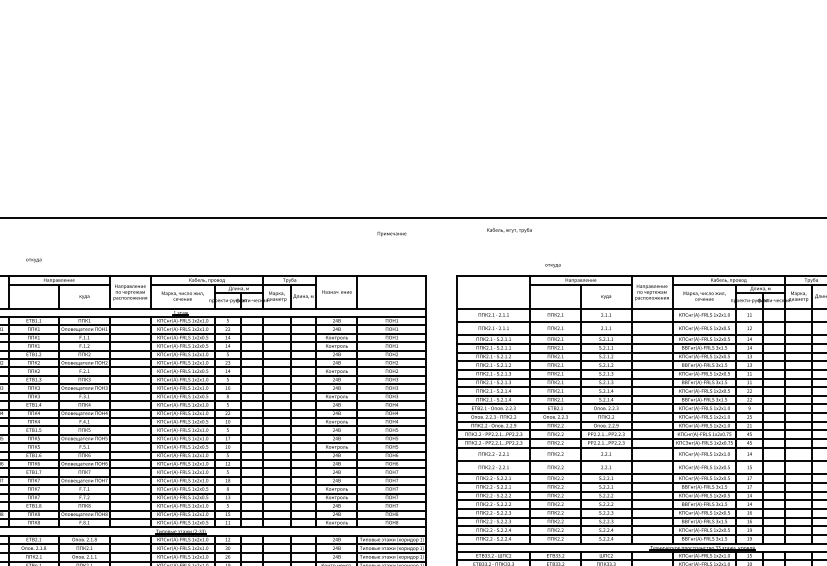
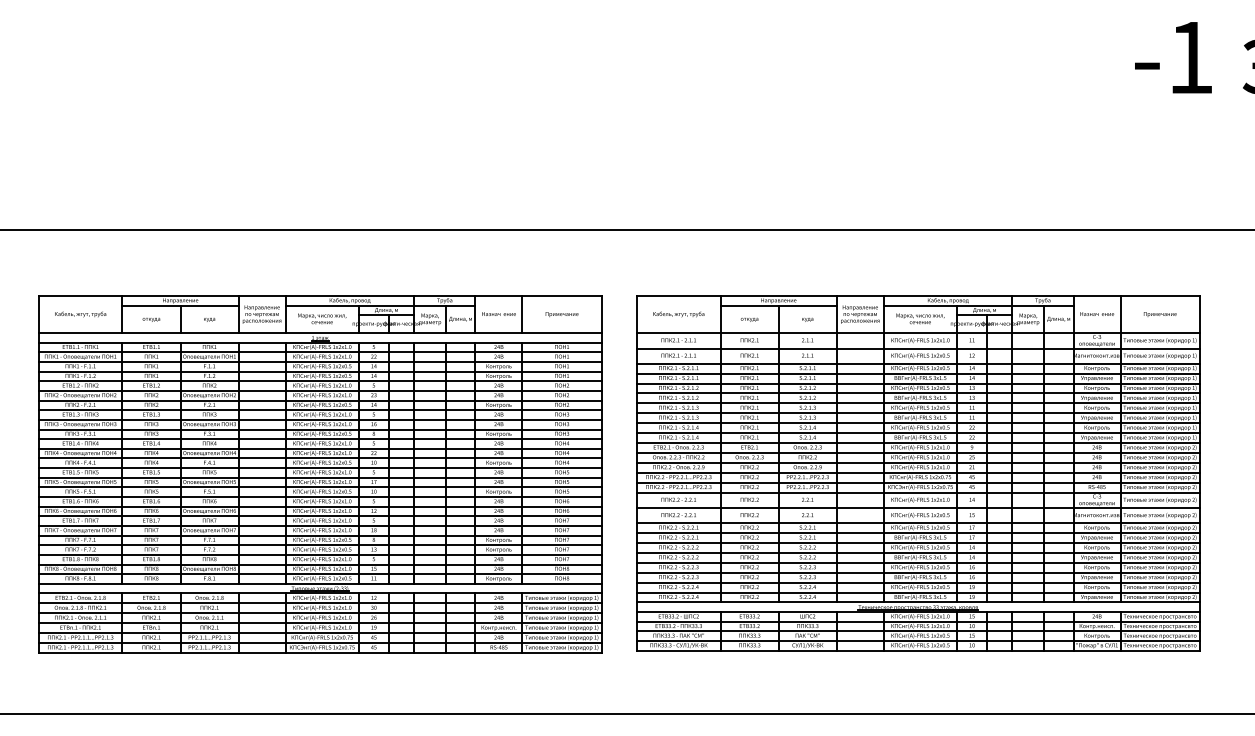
text: (509, 230) -> (678, 314), moved
text: (391, 233) -> (561, 314), moved
text: (33, 260) -> (151, 319), moved
text: (552, 265) -> (749, 319), moved

